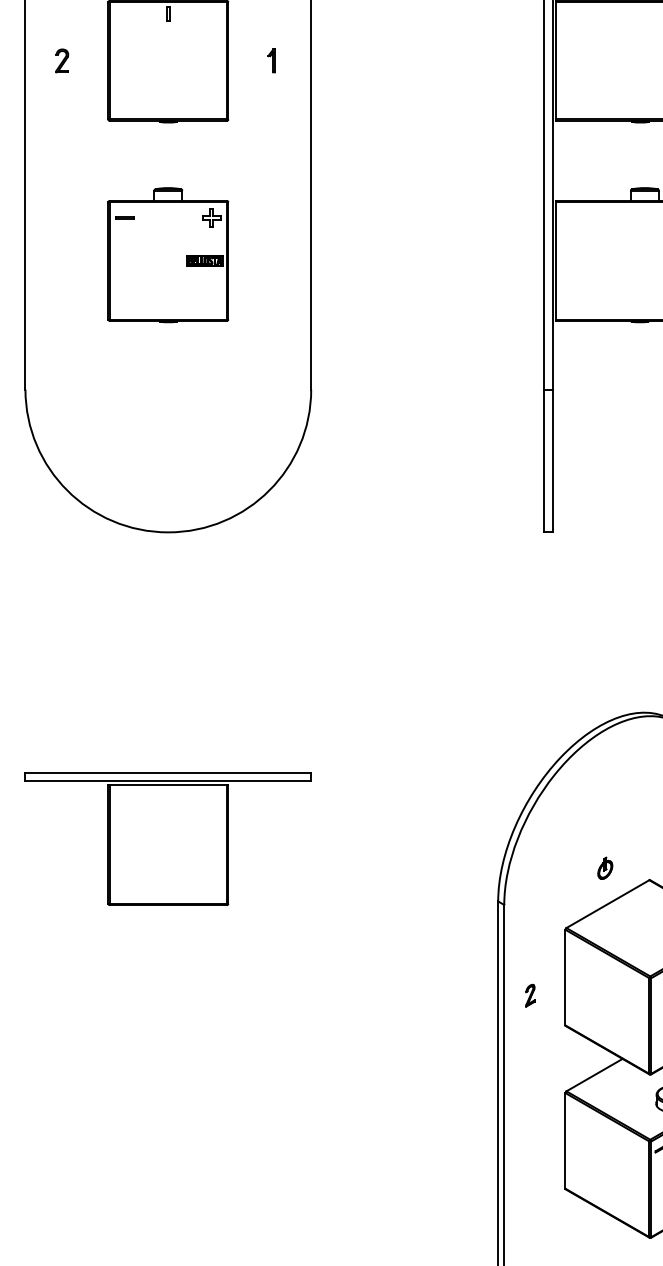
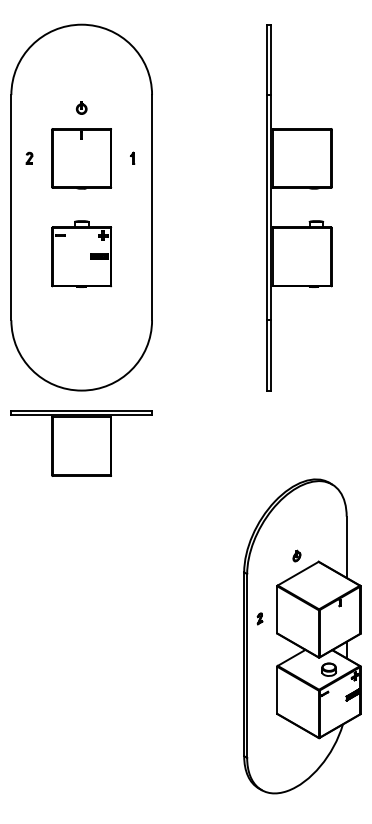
part: (167, 838) -> (81, 443), moved

